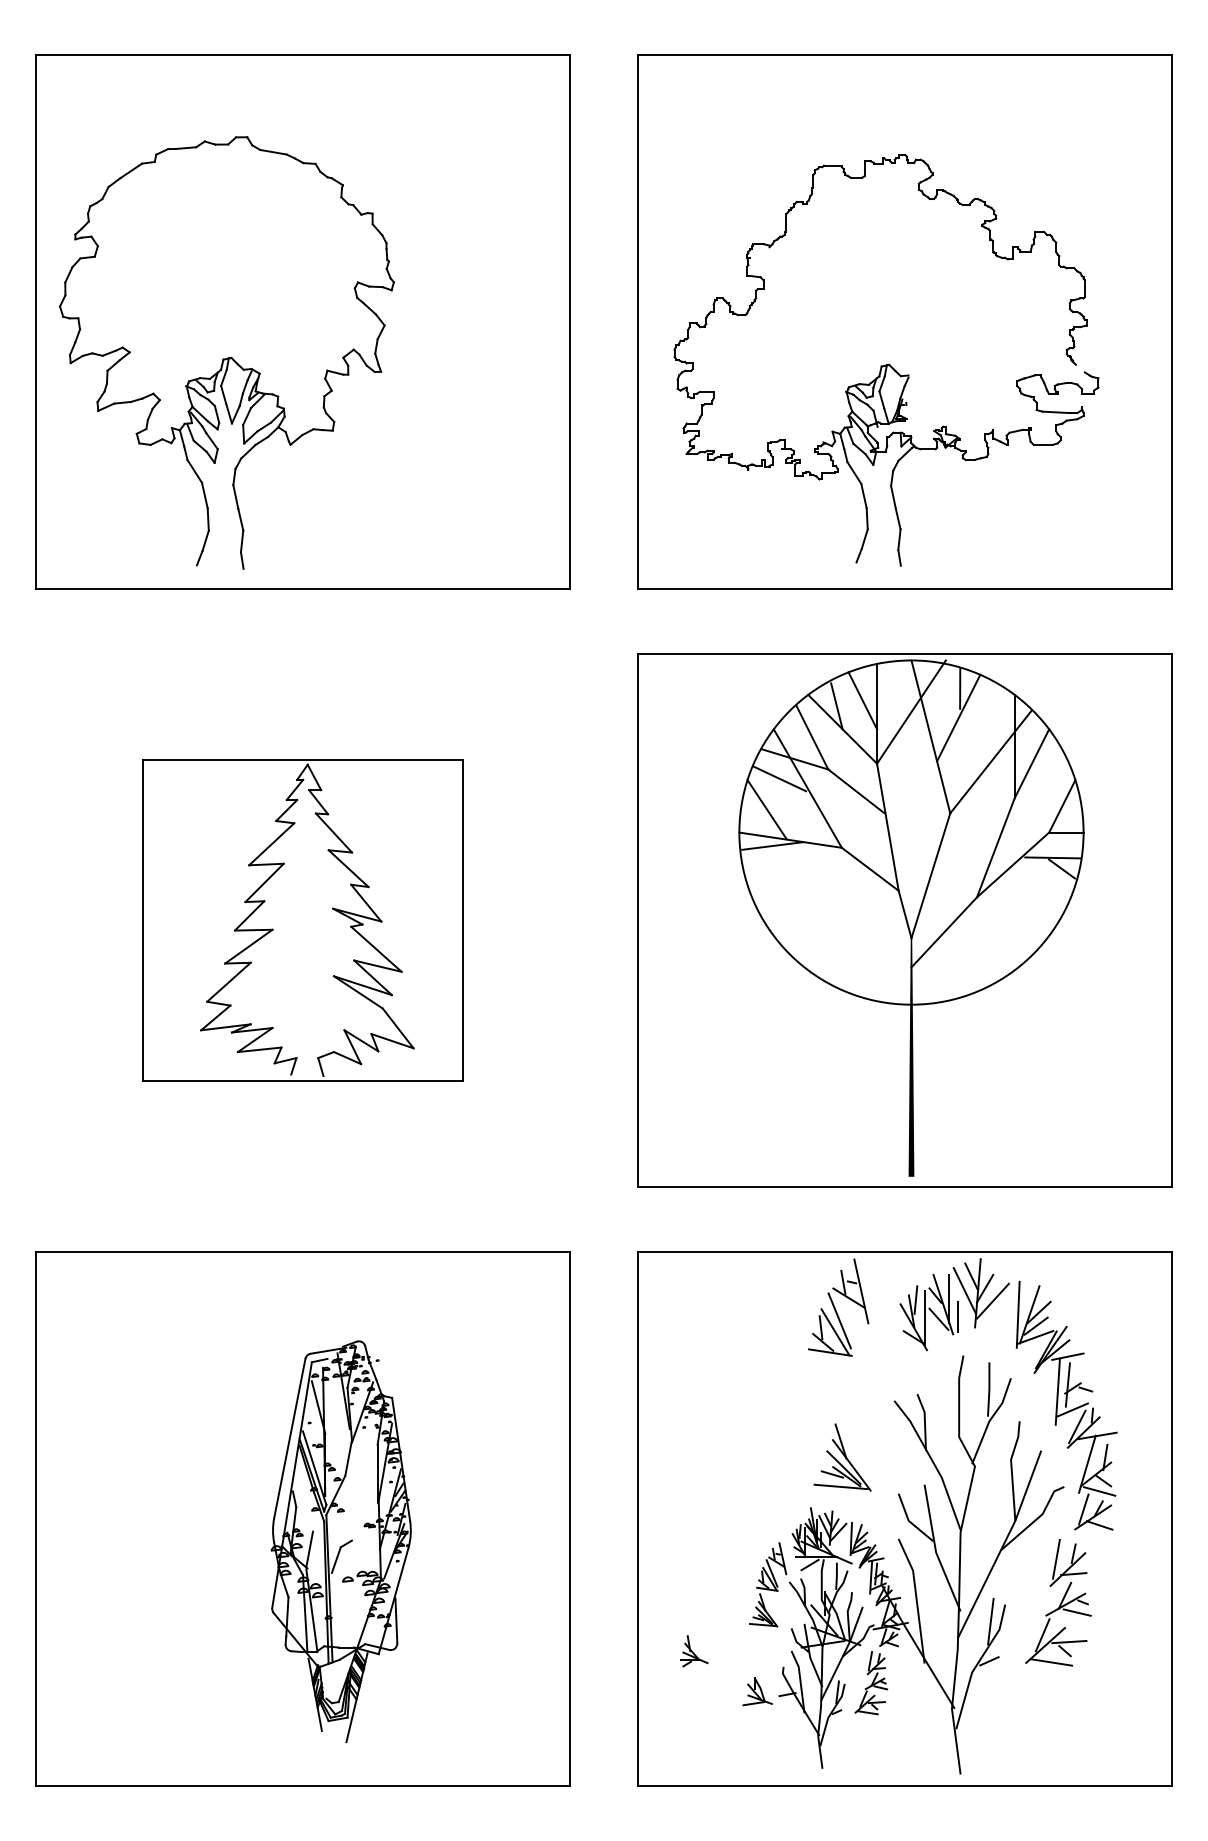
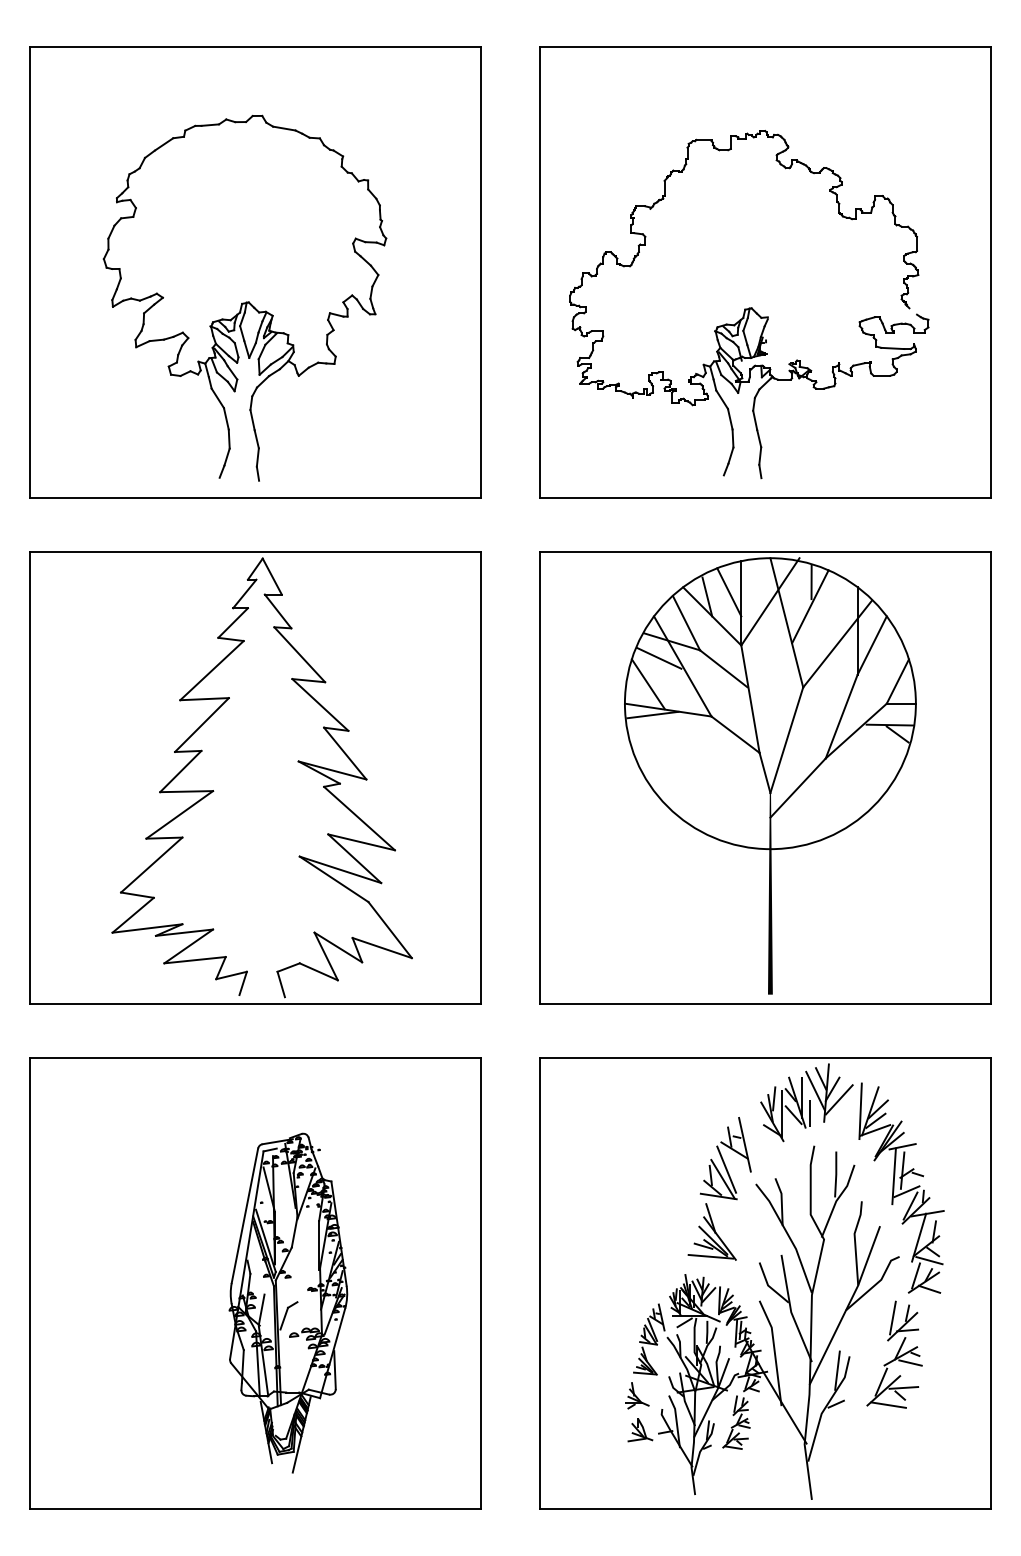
part: (226, 352) -> (244, 297), moved
part: (302, 920) -> (255, 778), size x1.67
part: (838, 1307) -> (725, 1158), moved
part: (694, 1651) -> (637, 1395), moved

